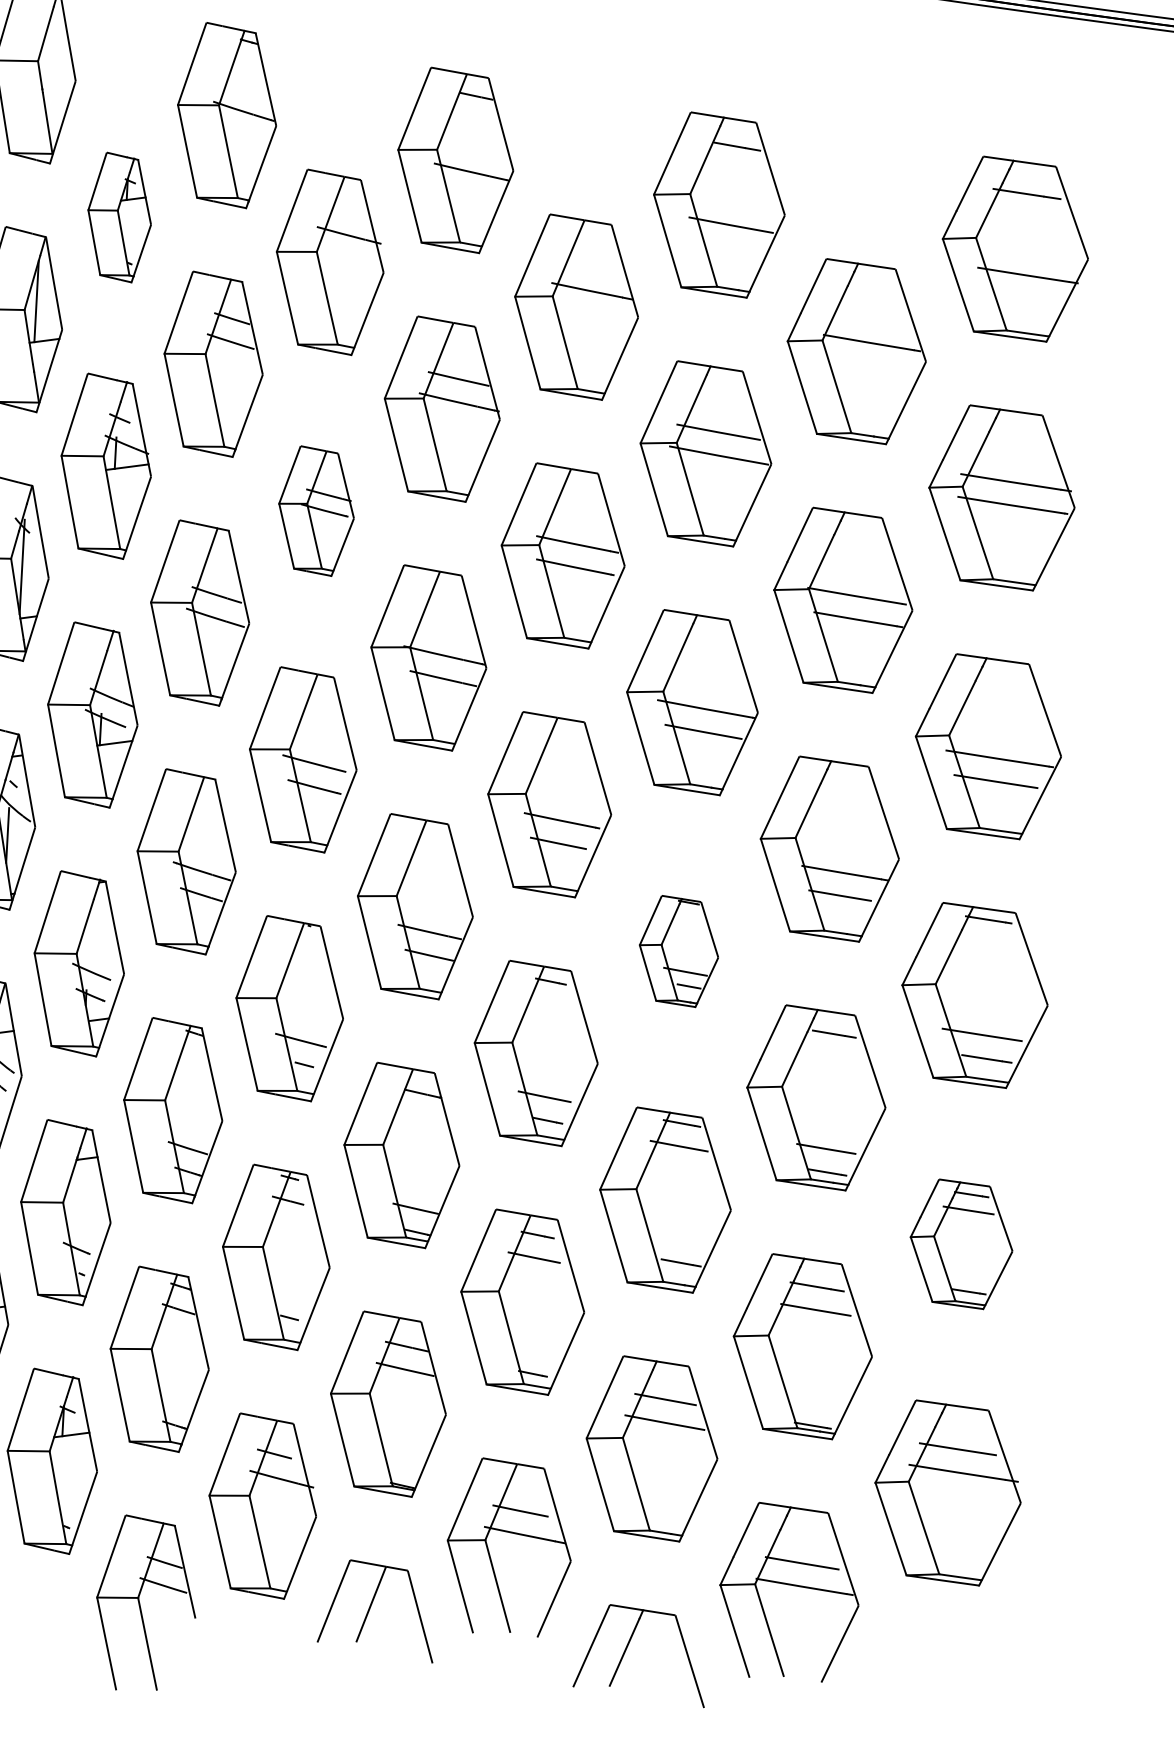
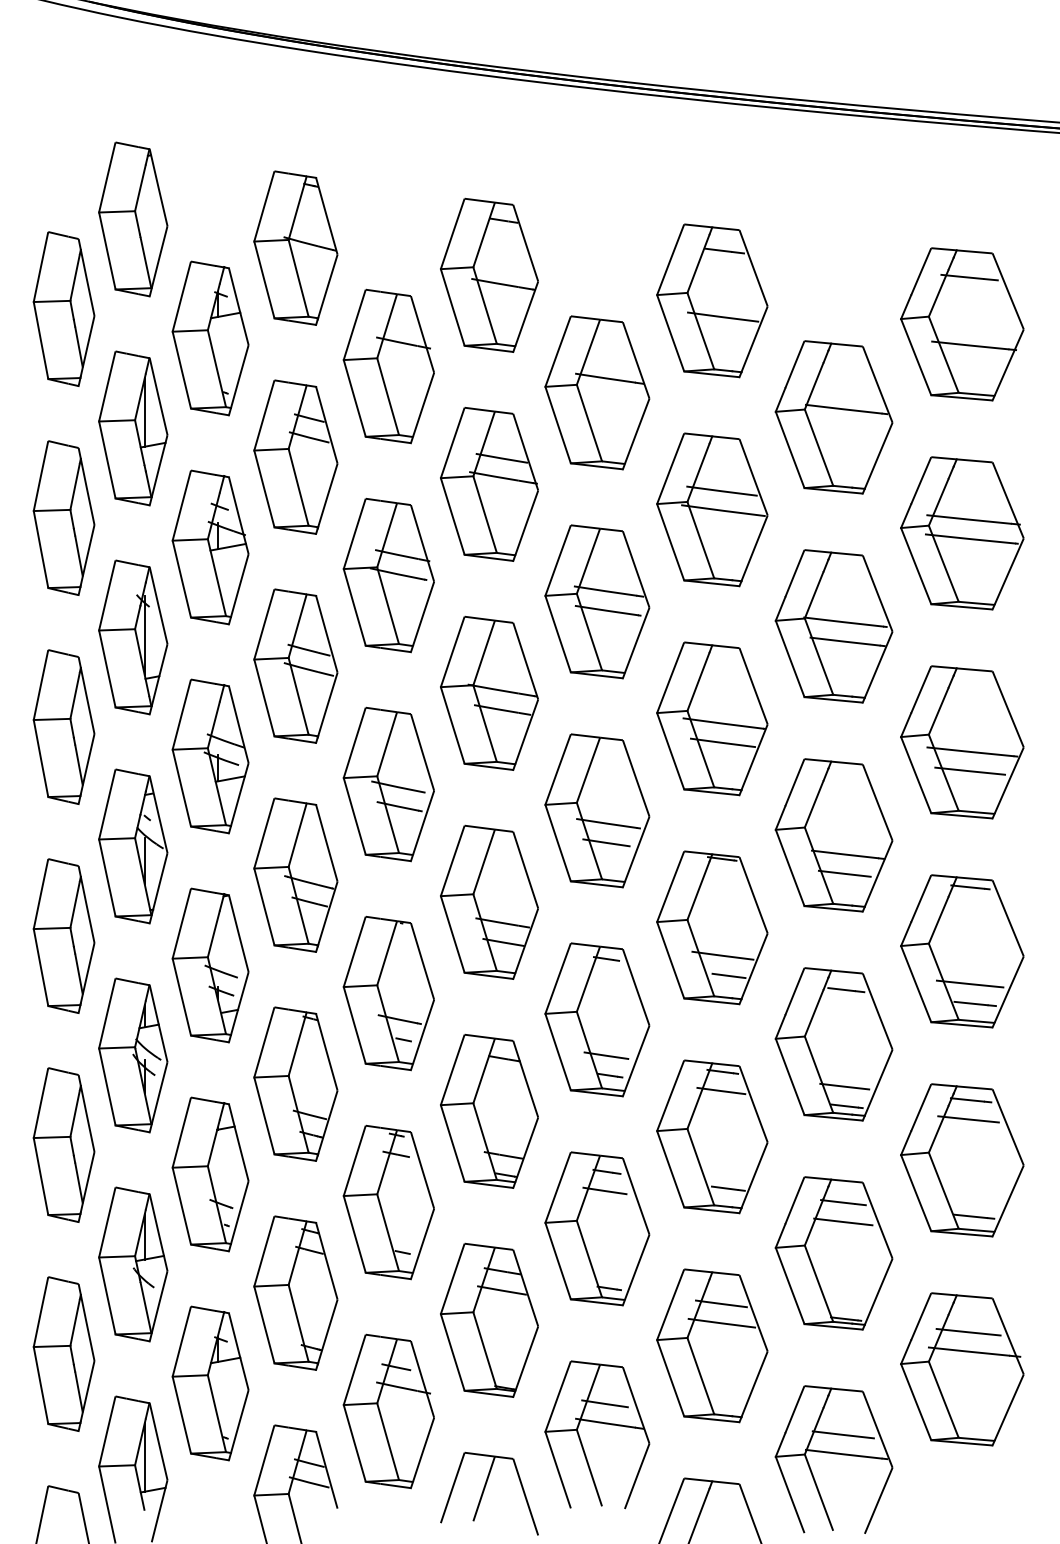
part: (119, 217) -> (210, 338), size x1.43
part: (316, 511) -> (388, 575), size x1.43
part: (679, 951) -> (712, 927), size x1.67
part: (961, 1244) -> (962, 1160), size x1.43

